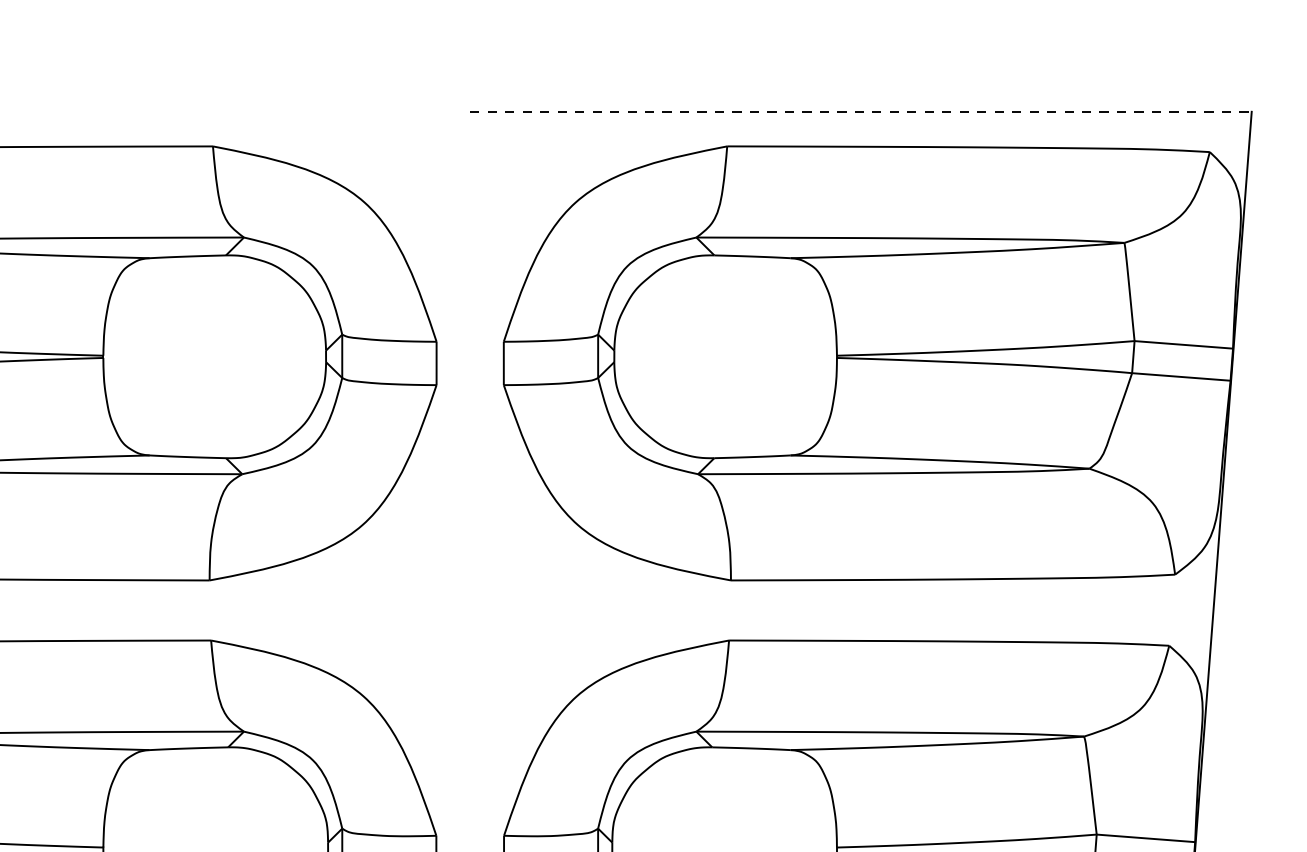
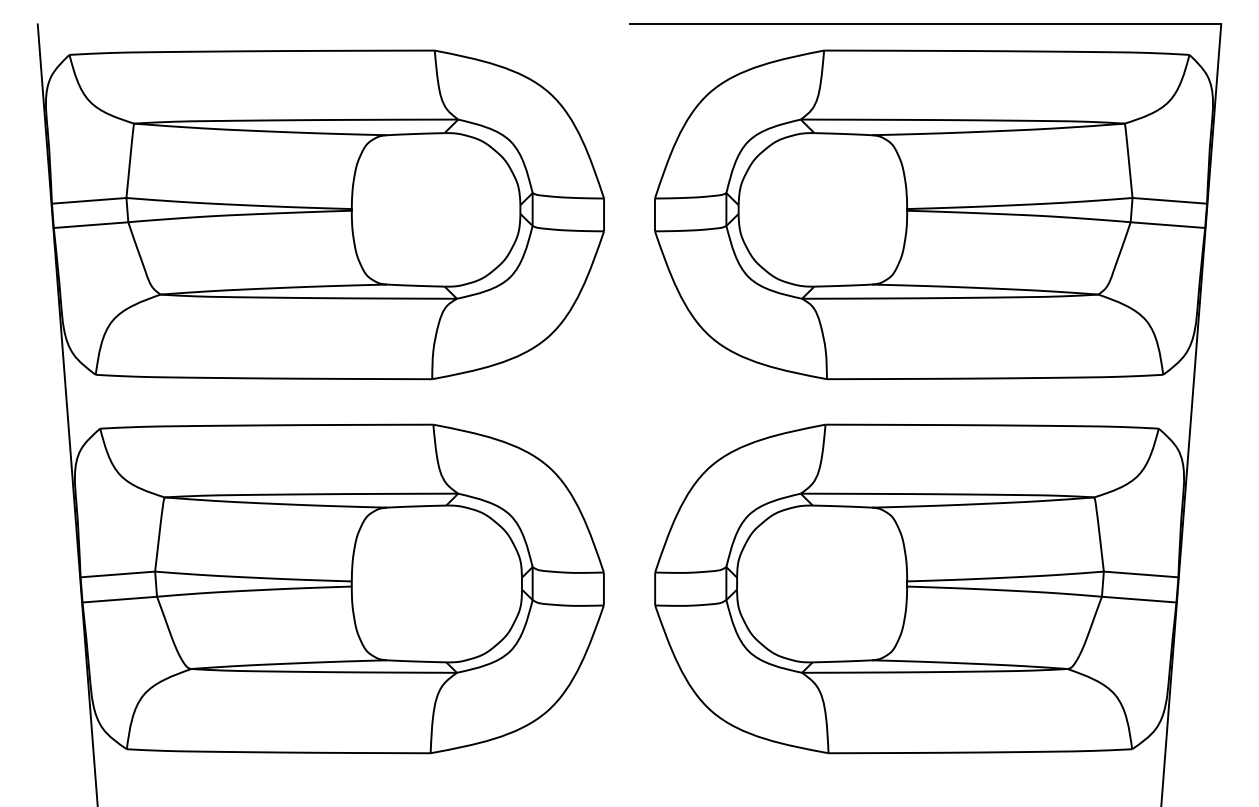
line: (861, 111) -> (925, 24), dashed -> solid

